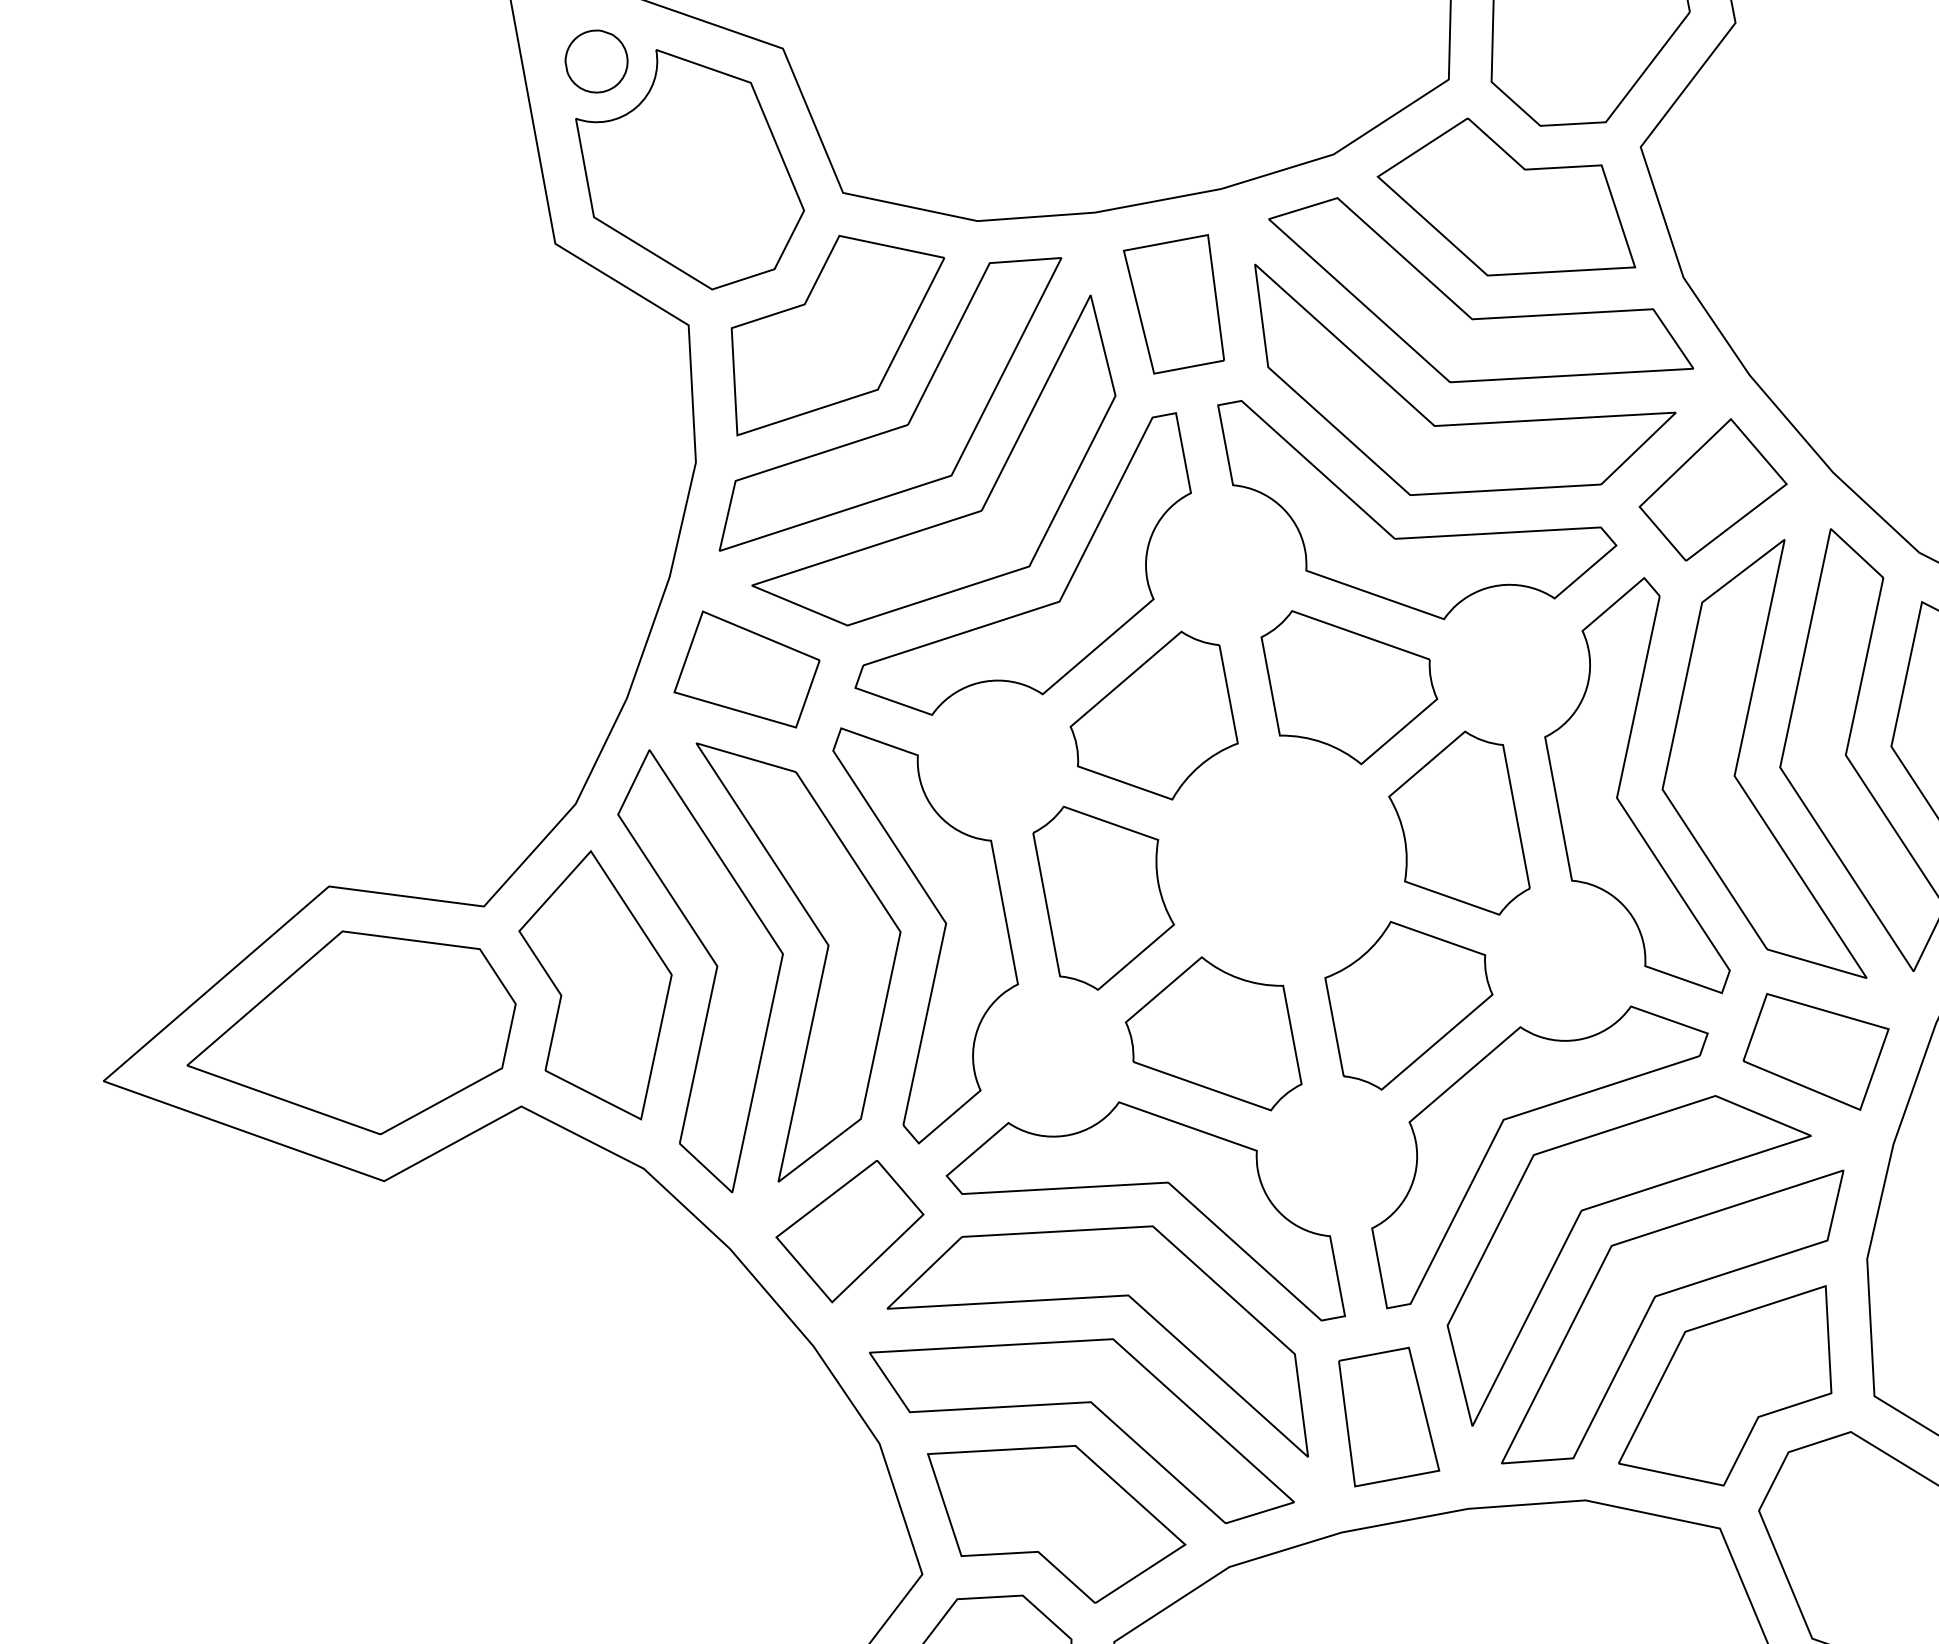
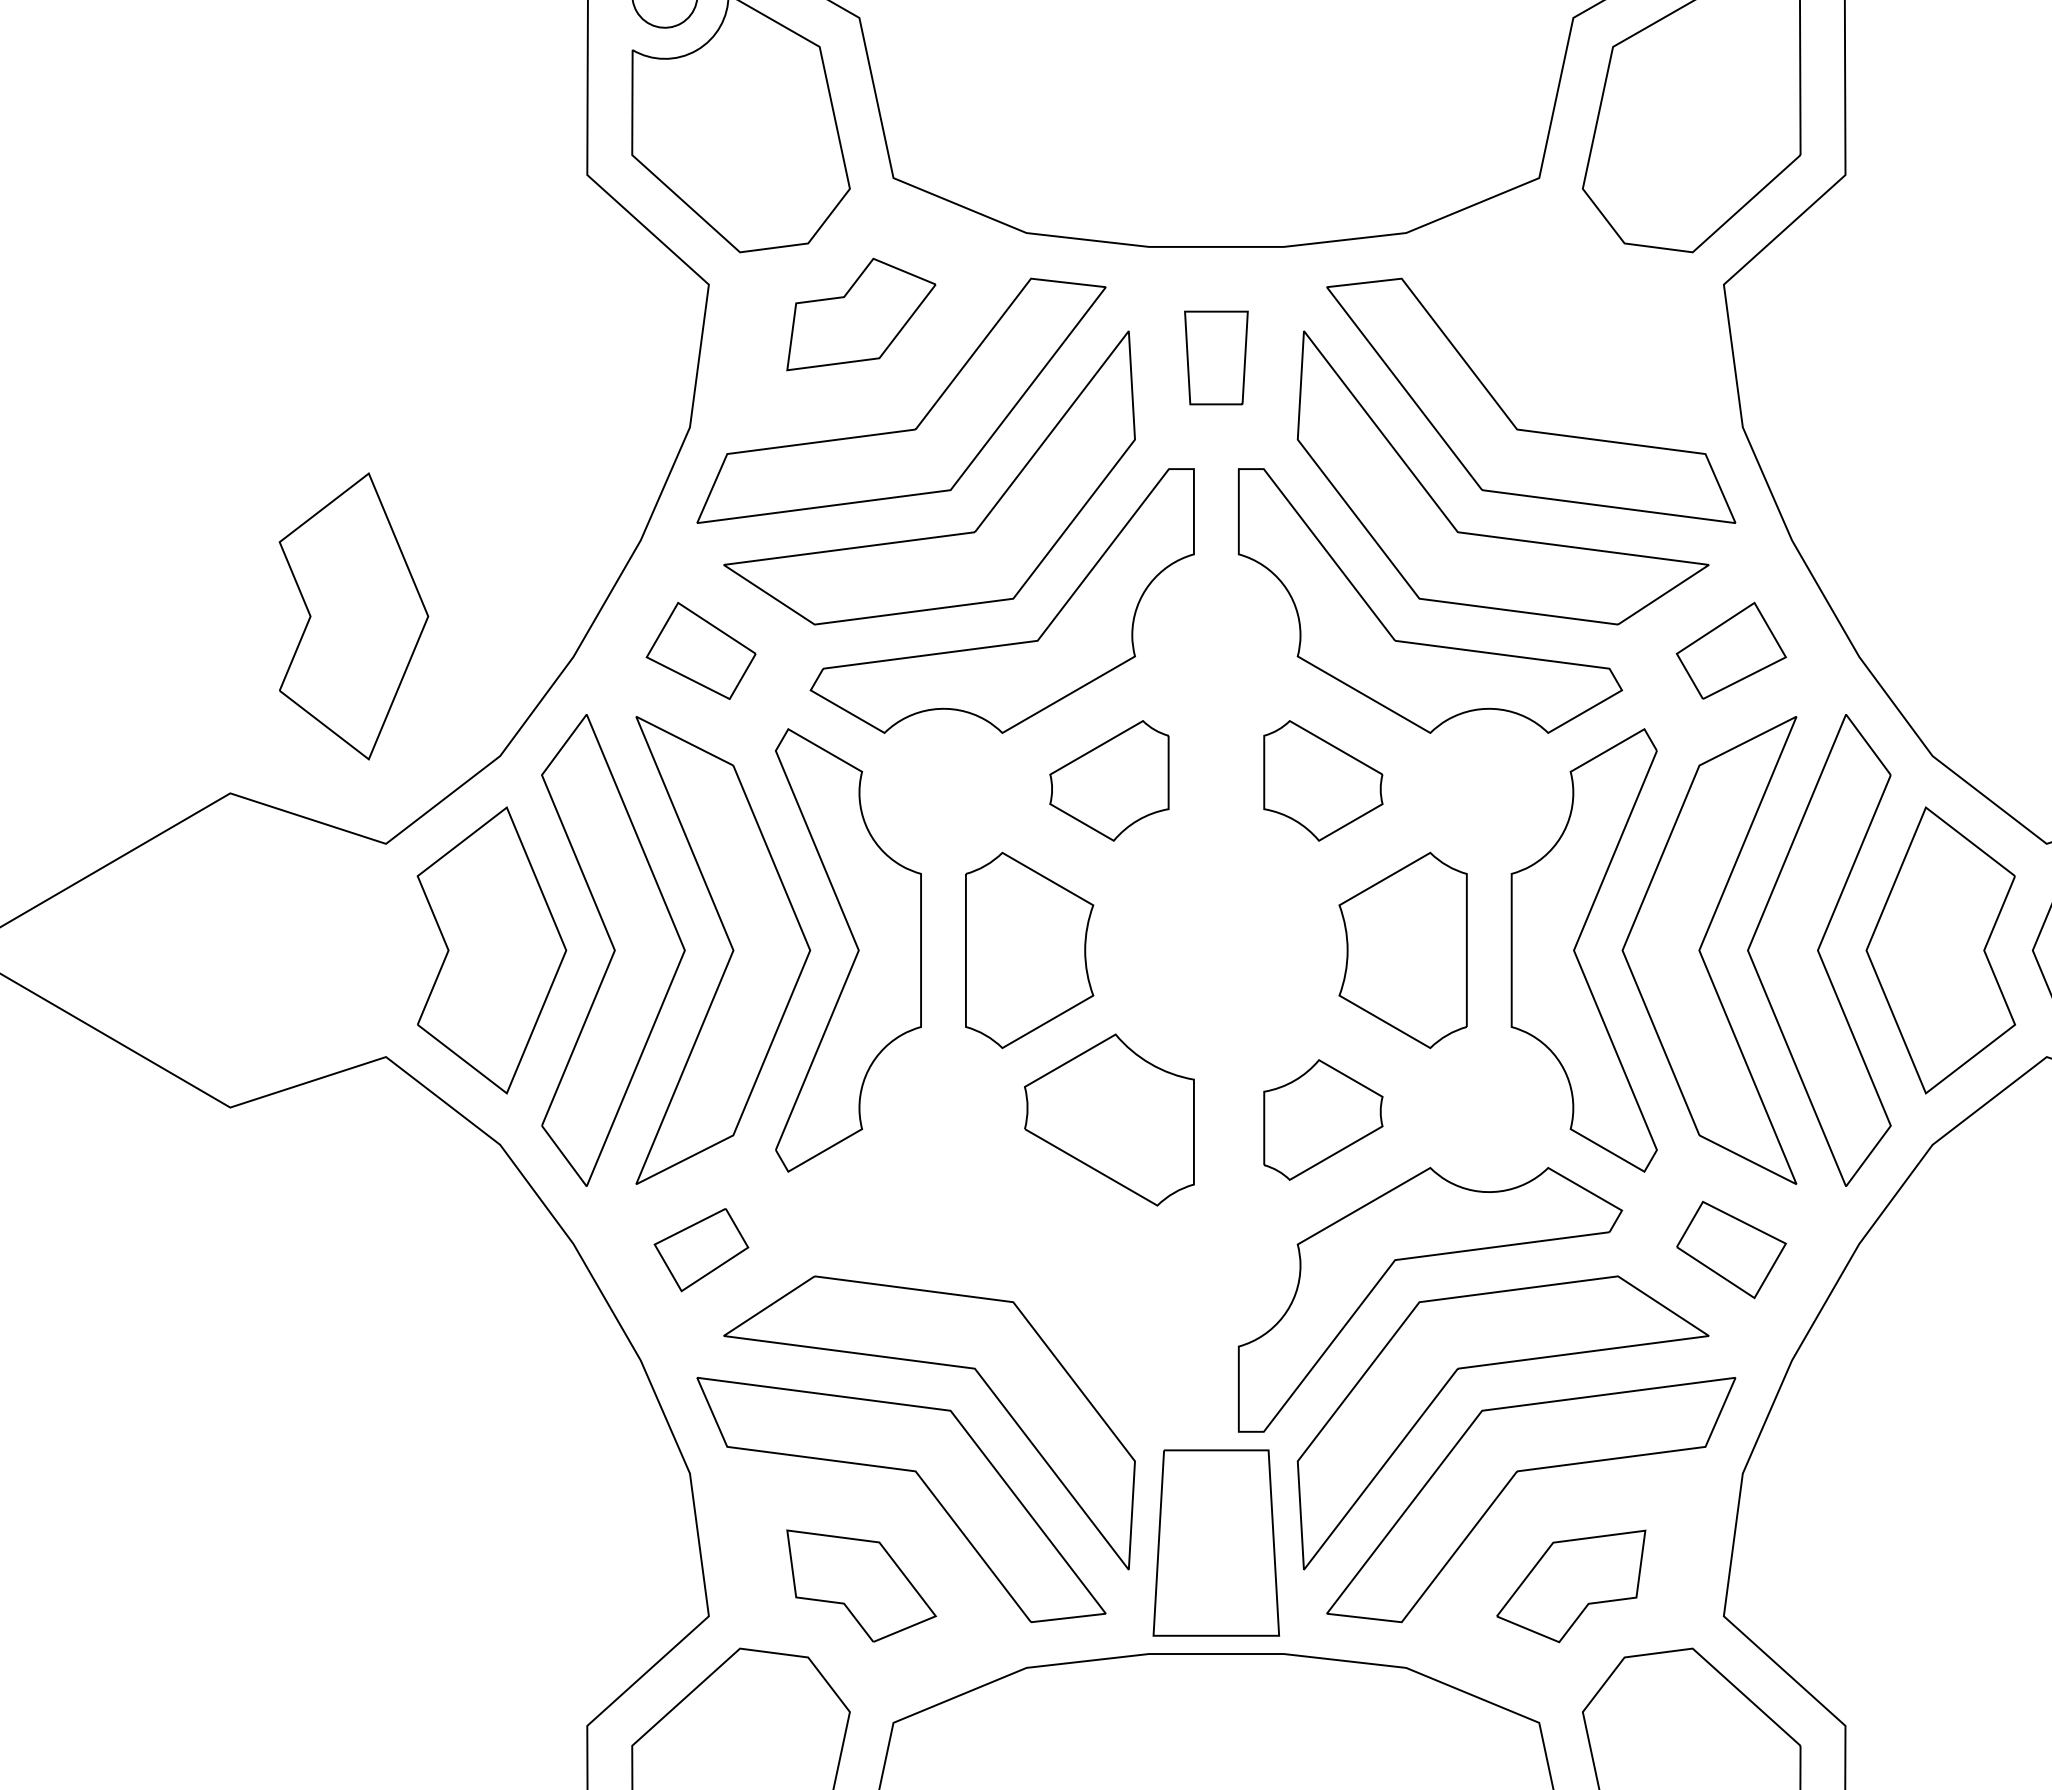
part: (1502, 202) -> (1570, 314), removed
part: (1177, 304) -> (1216, 357), size x0.7
part: (837, 326) -> (861, 314), size x0.6
part: (1712, 488) -> (1731, 650), size x0.7
part: (745, 669) -> (700, 650), size x0.7
part: (1352, 682) -> (1323, 780), size x0.7
part: (413, 698) -> (353, 616), added
part: (1151, 720) -> (1109, 780), size x0.7
part: (1411, 1000) -> (1323, 1119), size x0.7
part: (351, 1034) -> (224, 950), removed
part: (1817, 1050) -> (1731, 1249), size x0.7
part: (1139, 1185) -> (1007, 1257), removed
part: (851, 1231) -> (701, 1249), size x0.6
part: (1725, 1395) -> (1570, 1586), size x0.6
part: (1385, 1416) -> (1216, 1542), size x1.4
part: (1060, 1518) -> (861, 1585), size x0.6

